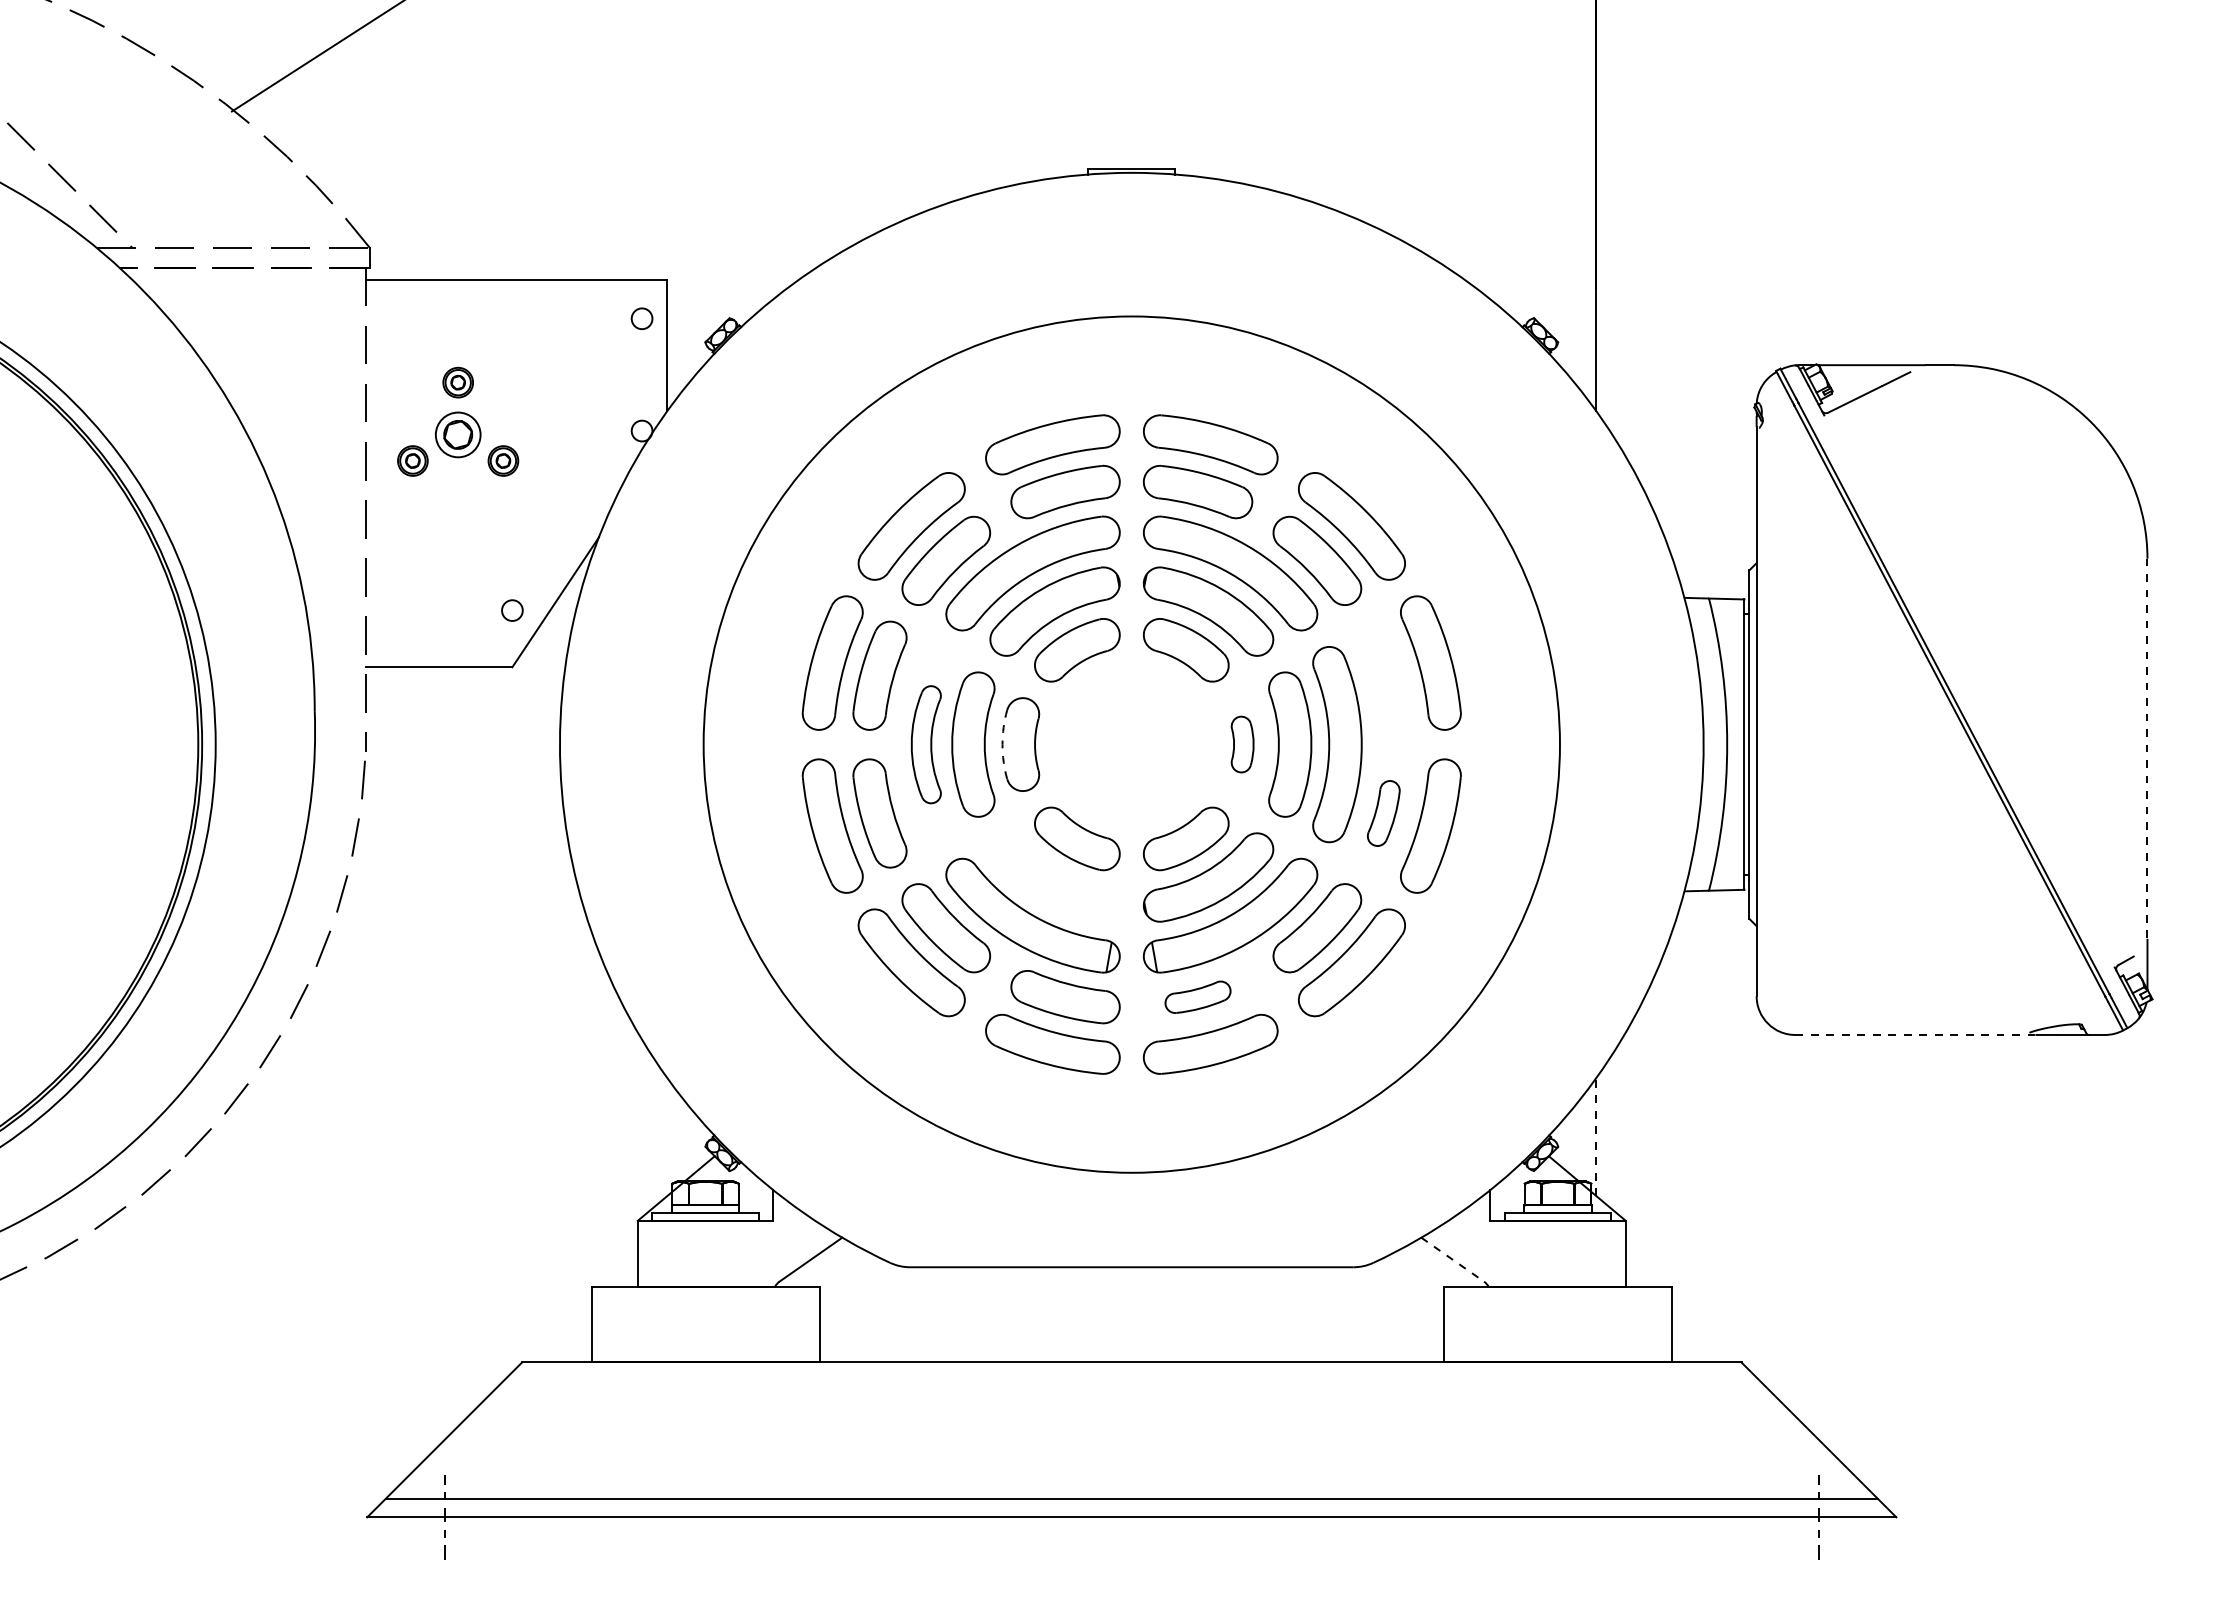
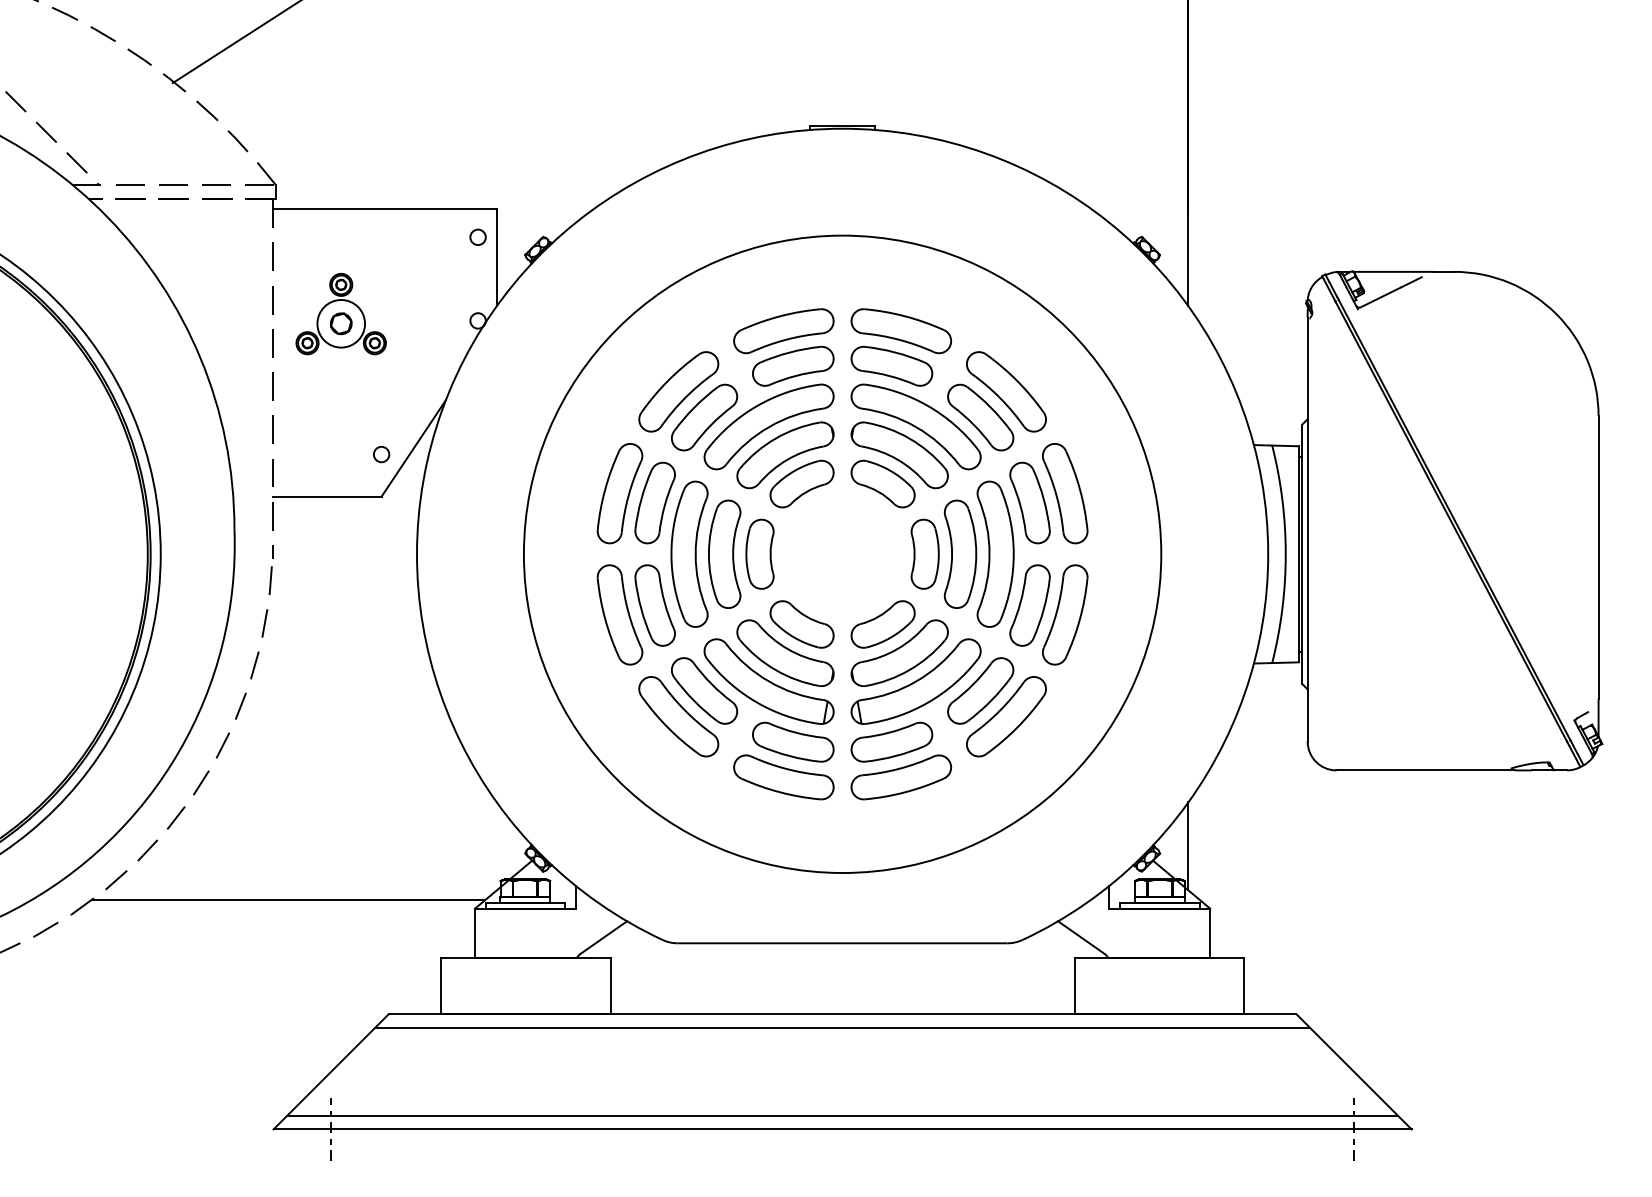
circle: (458, 434) -> (341, 323), size x1.43
part: (1383, 675) -> (1029, 502), added
part: (926, 744) -> (689, 554), size x1.67
arc: (1002, 744) -> (746, 554), dashed -> solid
part: (1242, 744) -> (924, 554), size x1.67
line: (2147, 749) -> (1598, 557), dashed -> solid
part: (1383, 813) -> (1029, 605), size x1.67
part: (1054, 877) -> (785, 653), added
part: (1197, 997) -> (891, 742), size x1.67
line: (1914, 1034) -> (1425, 770), dashed -> solid
line: (1596, 1137) -> (1188, 846), dashed -> solid
line: (387, 1209) -> (288, 900), added
line: (1453, 1259) -> (1082, 937), dashed -> solid
line: (1131, 1381) -> (842, 1028), added

